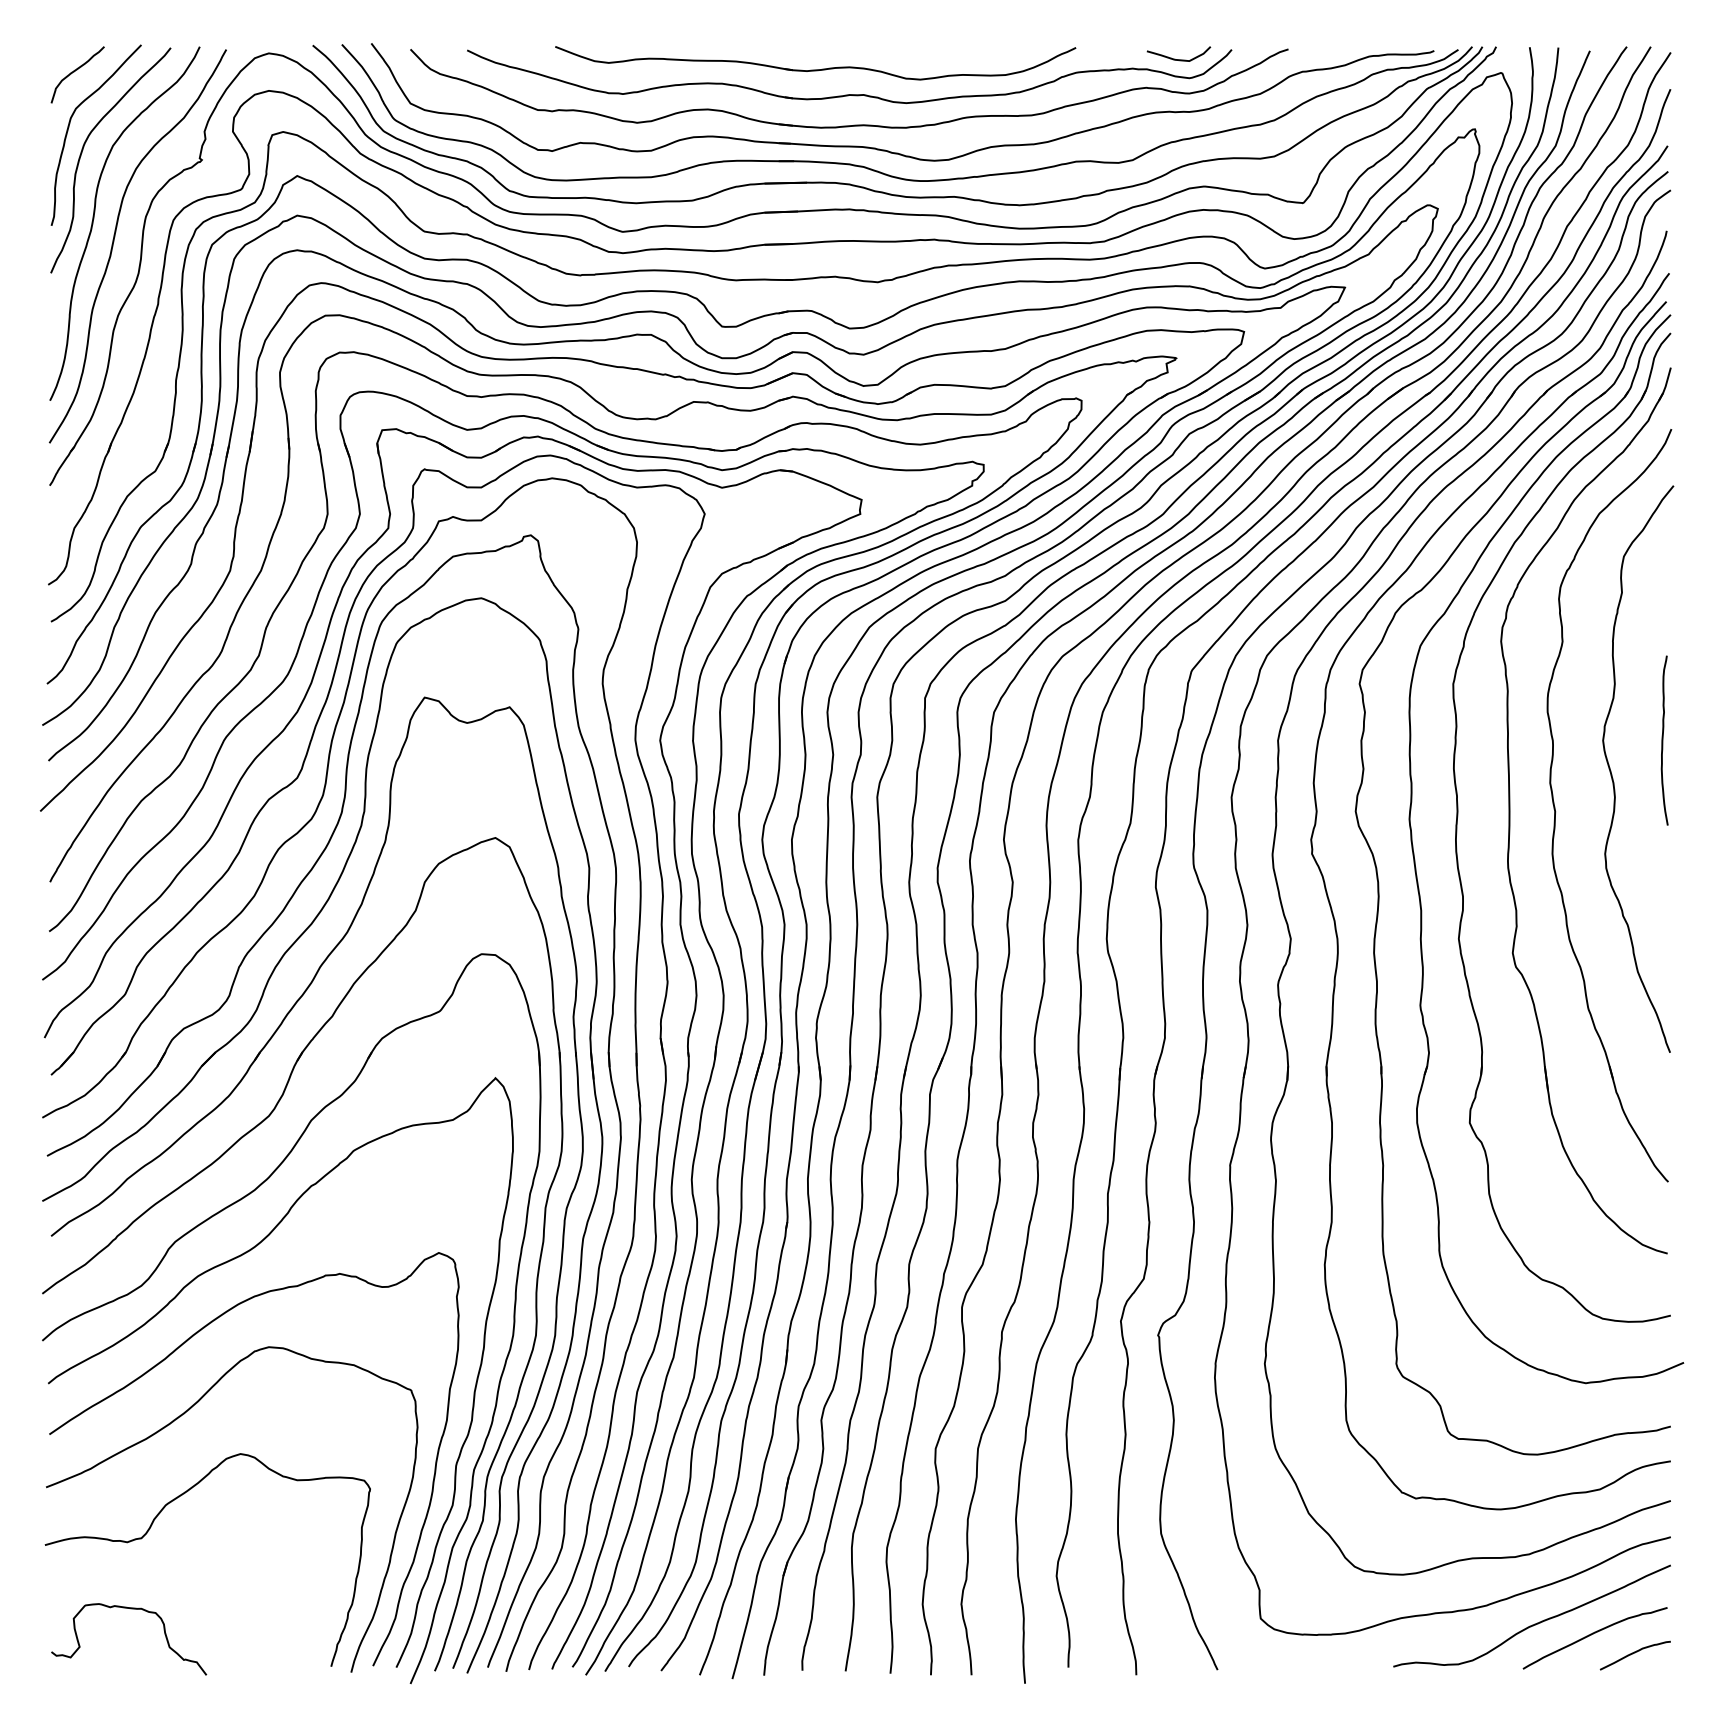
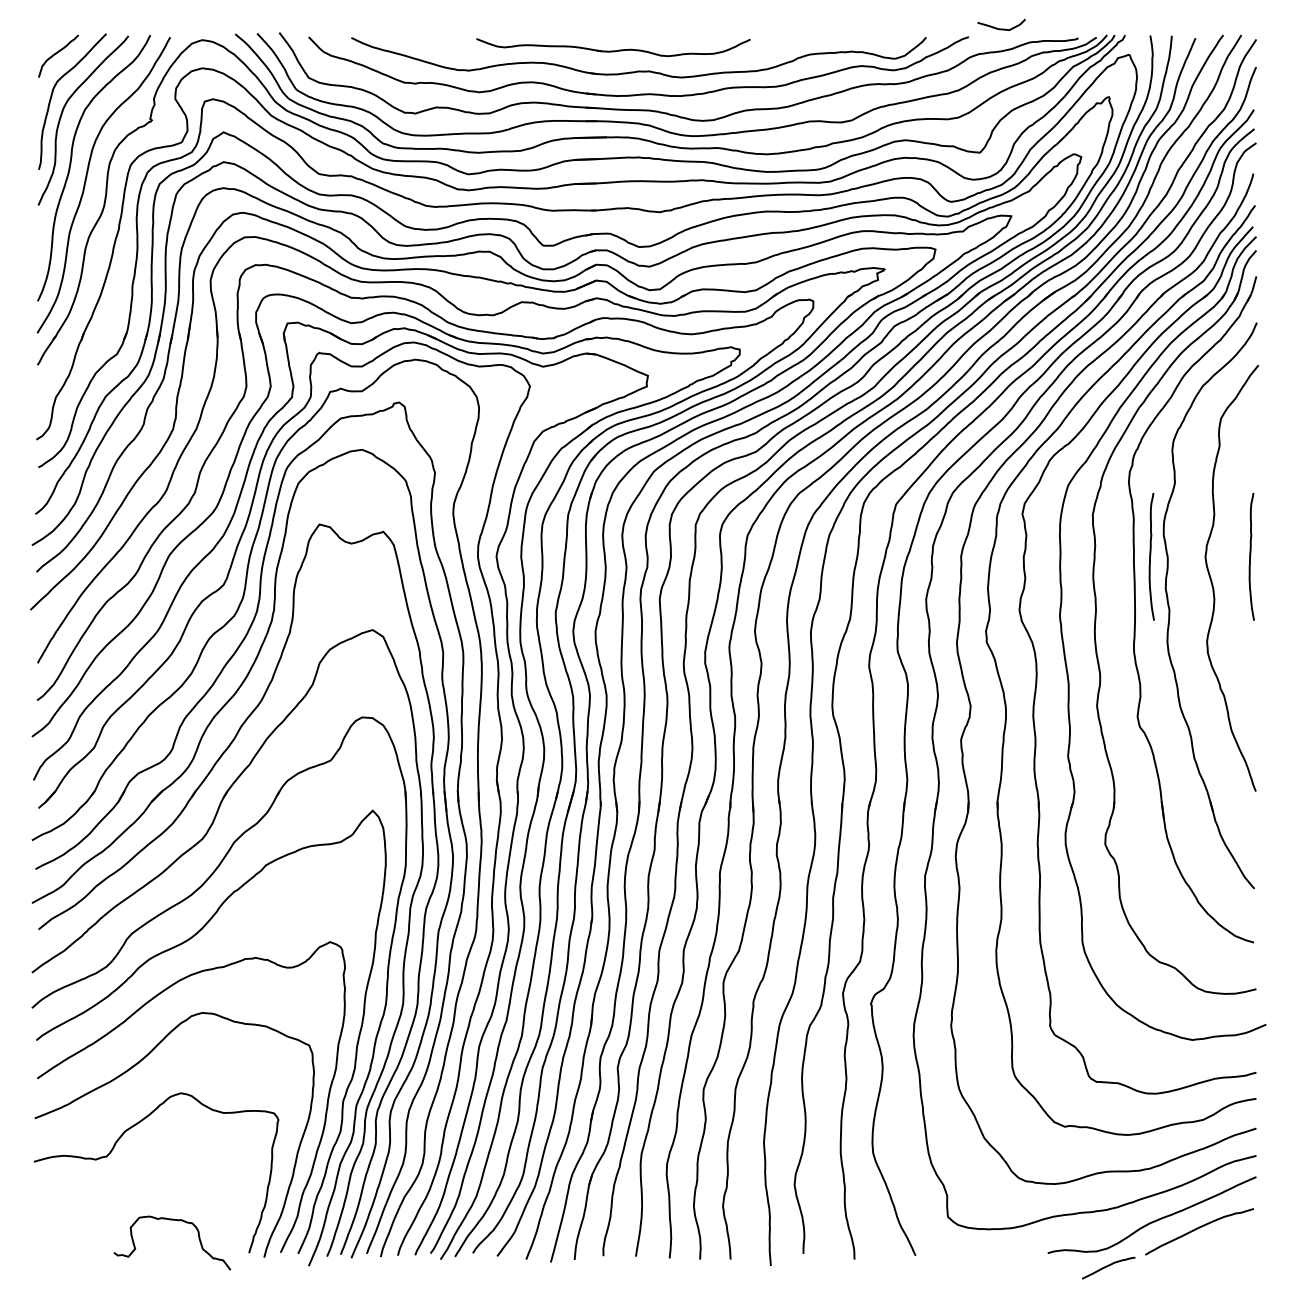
curve: (1175, 58) -> (999, 28), moved
part: (815, 63) -> (613, 47), size x0.7
curve: (1530, 740) -> (1150, 556), added
curve: (130, 1609) -> (173, 1220), moved
curve: (1634, 1653) -> (1108, 1266), moved

